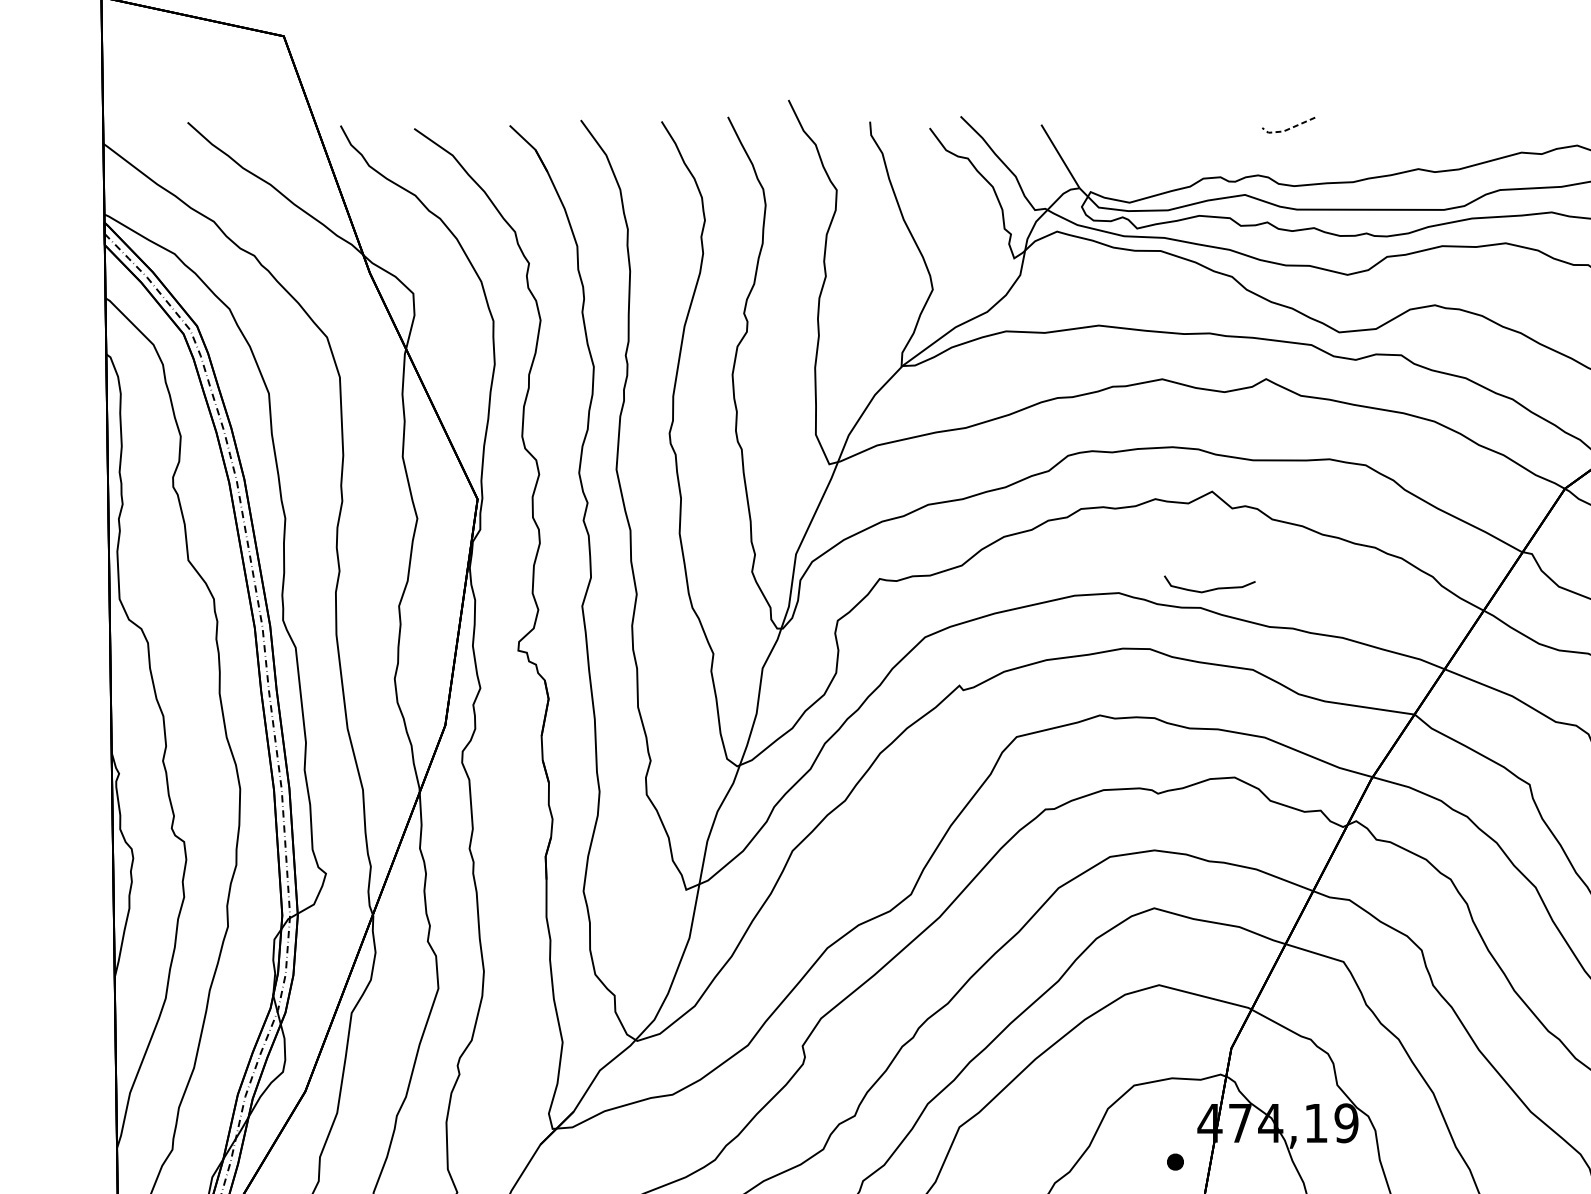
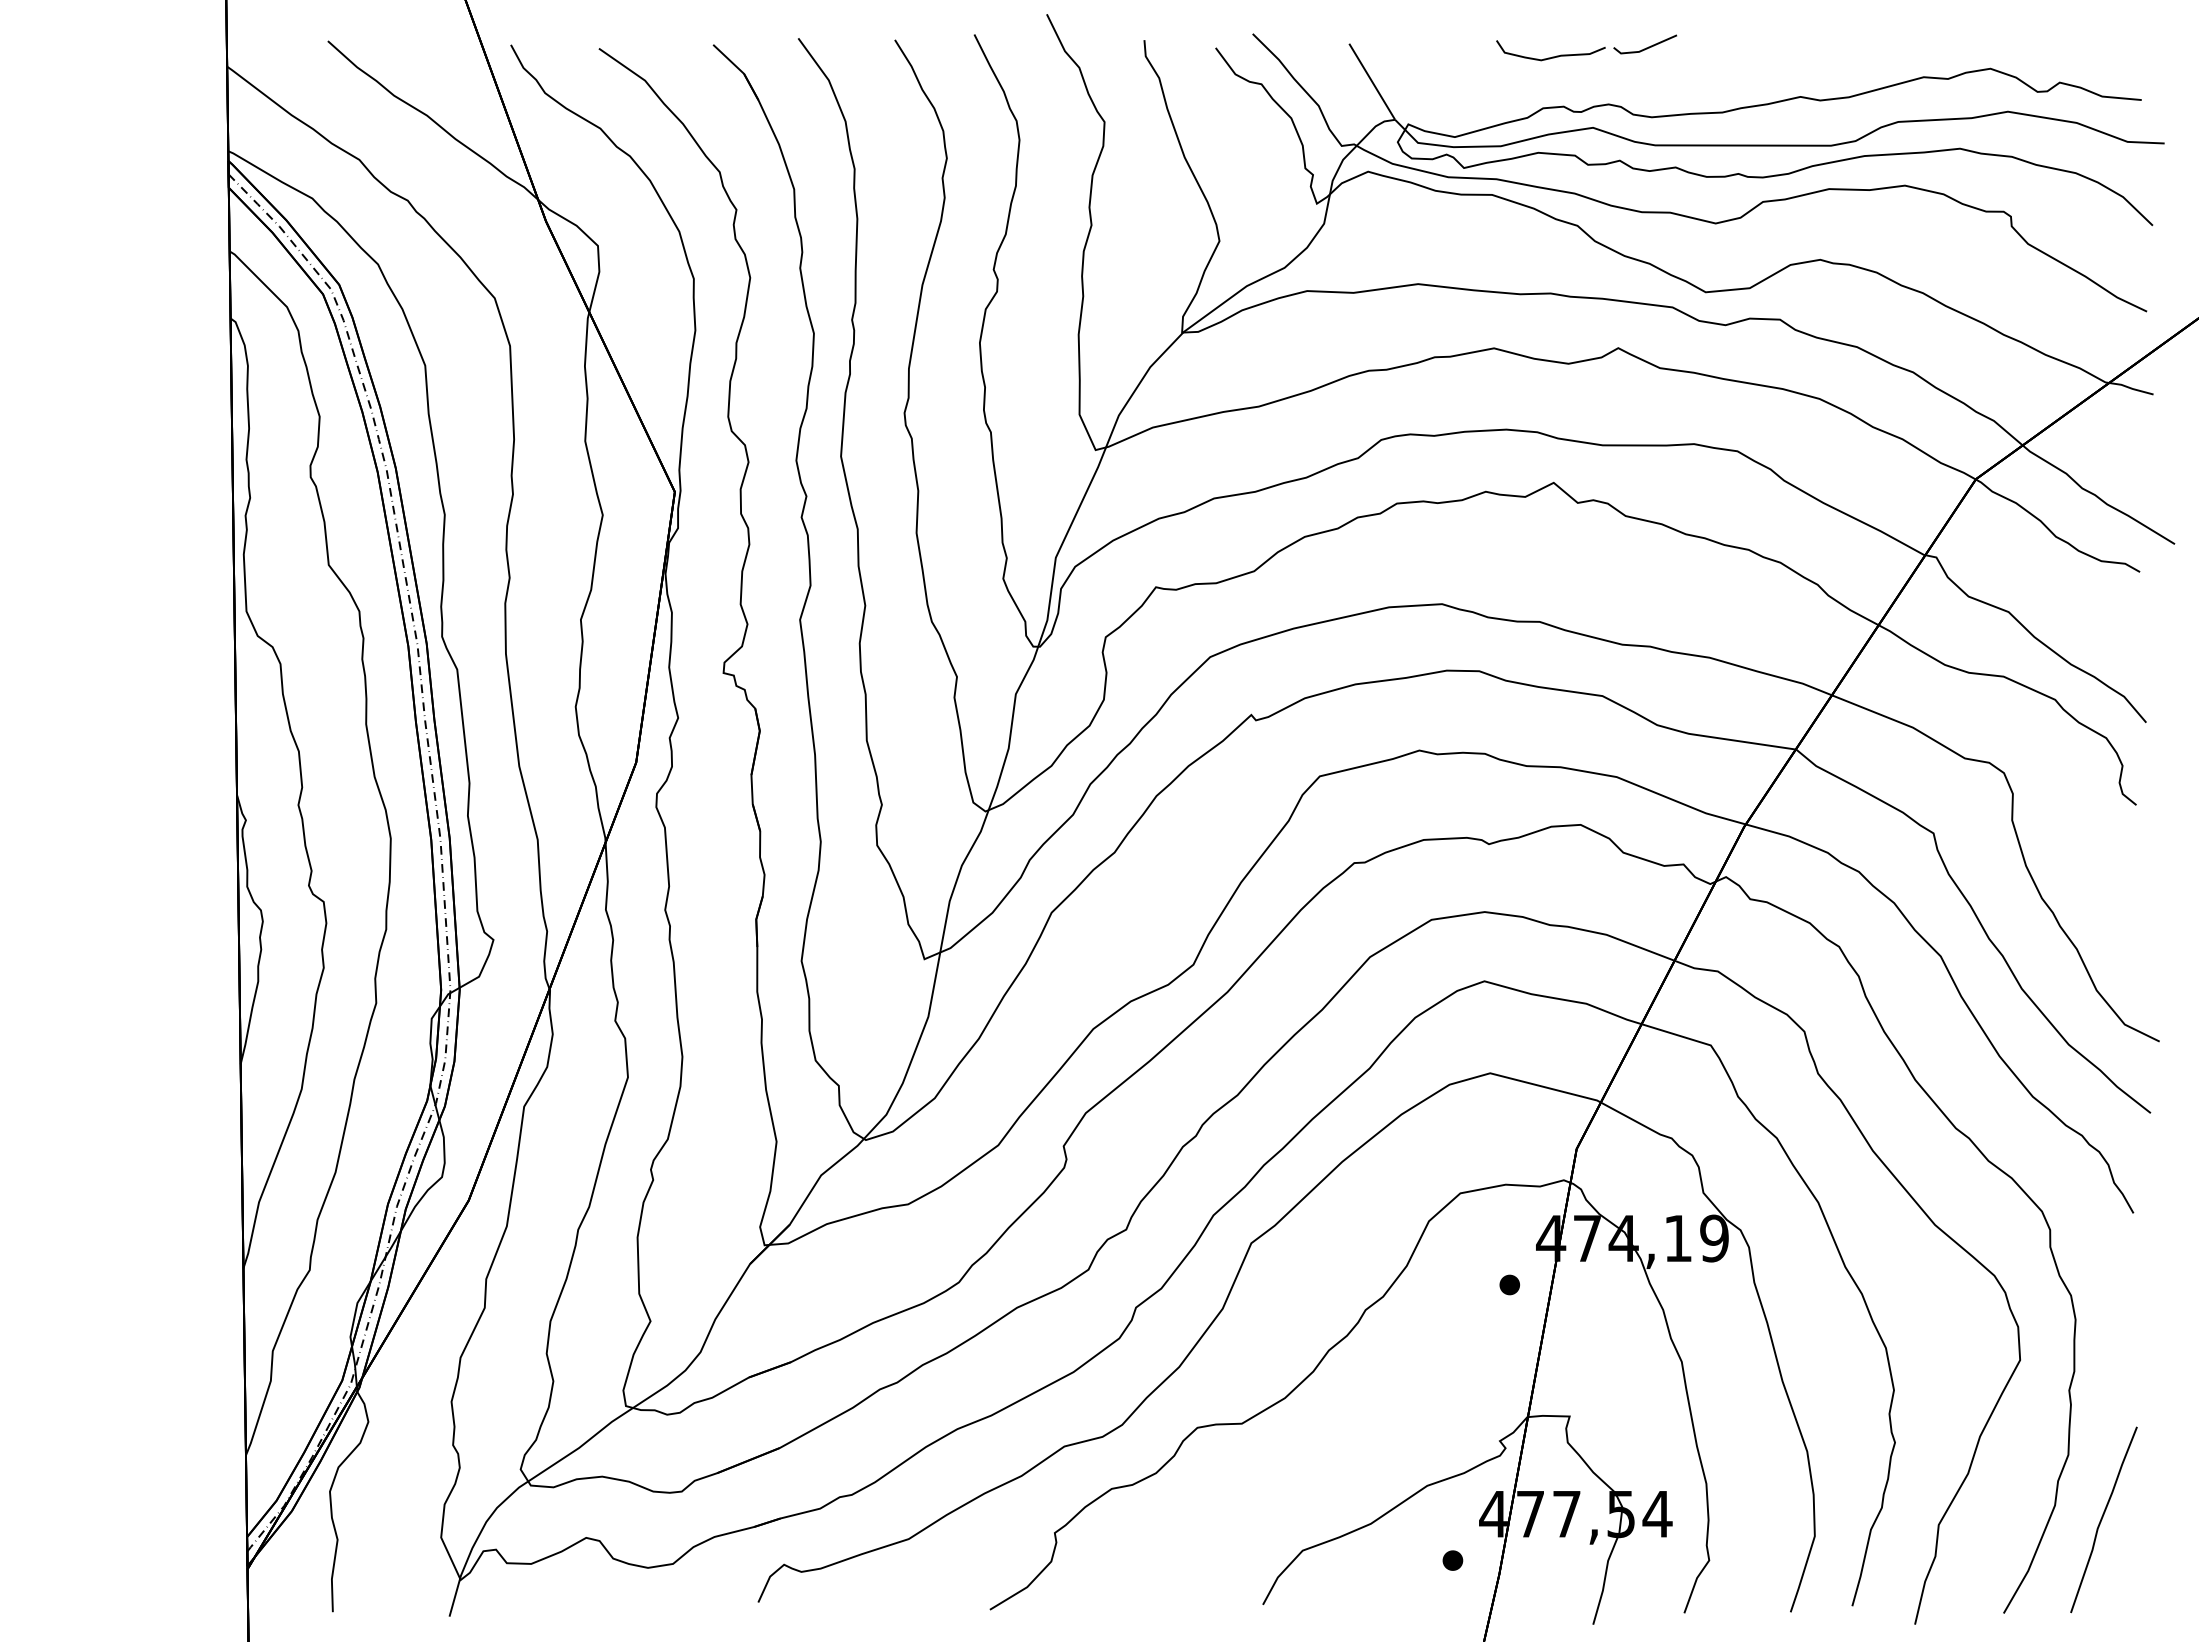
line: (1287, 129) -> (1643, 49), dashed -> solid
curve: (1211, 589) -> (1552, 56), moved

